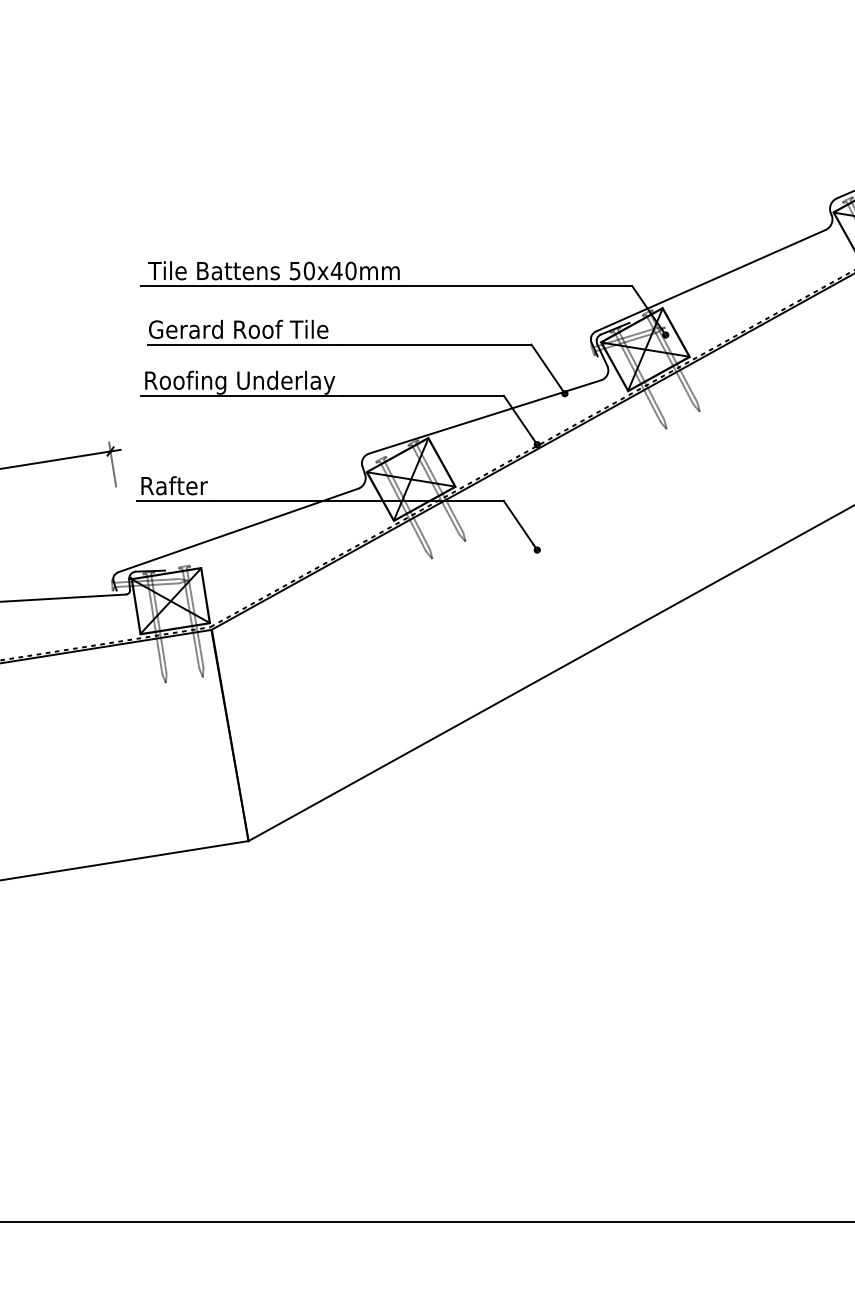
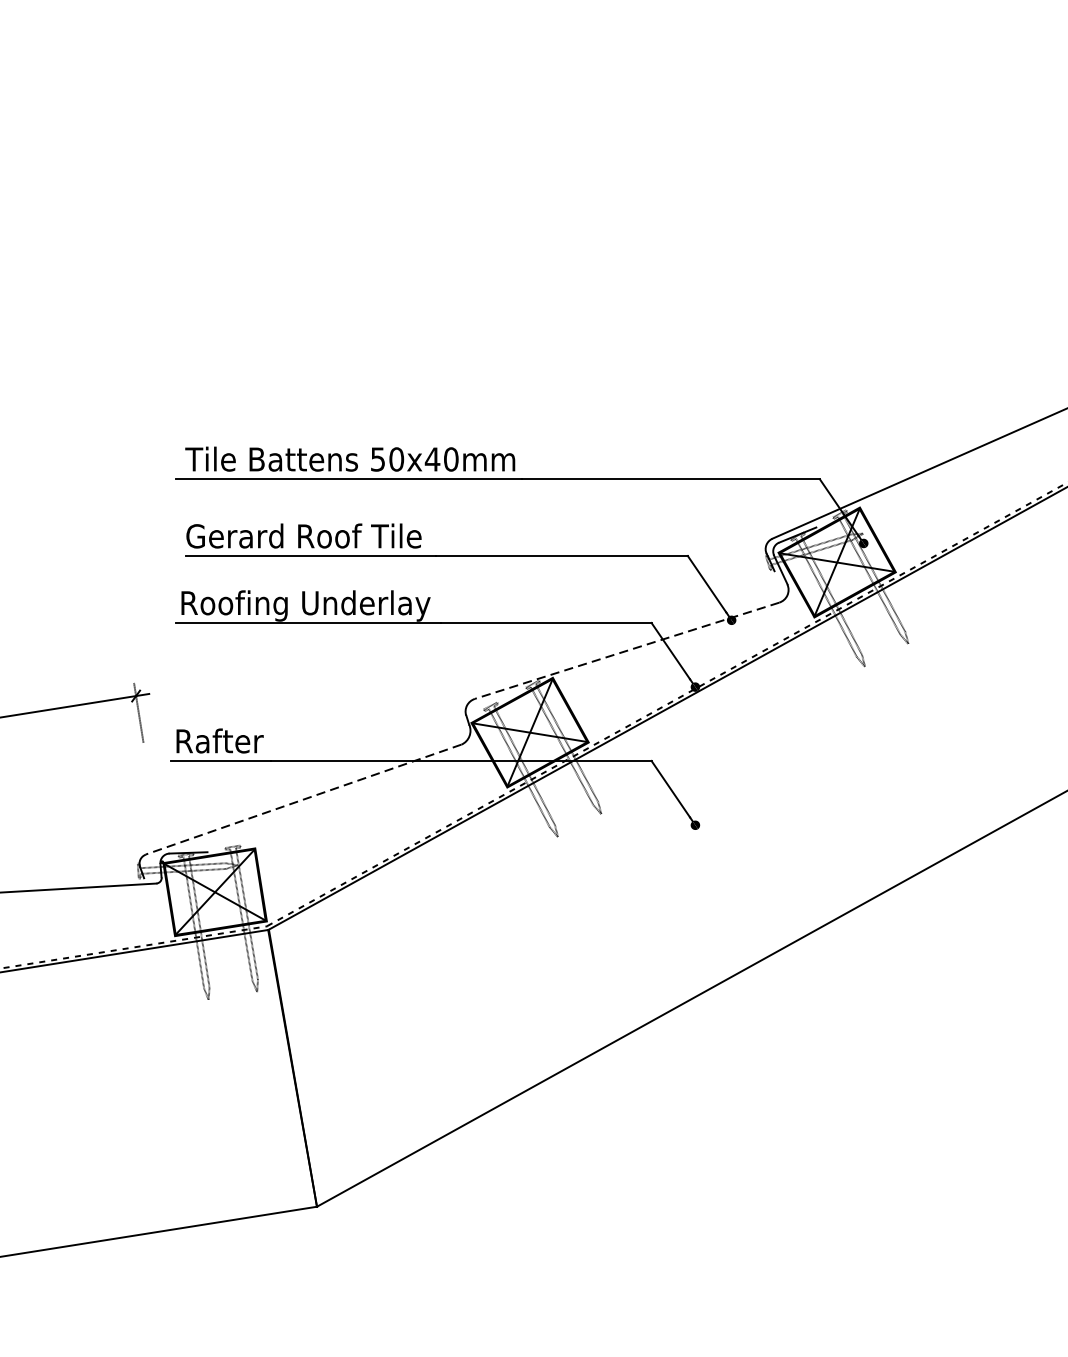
line: (485, 416) -> (627, 650), solid -> dashed
line: (237, 530) -> (302, 799), solid -> dashed

